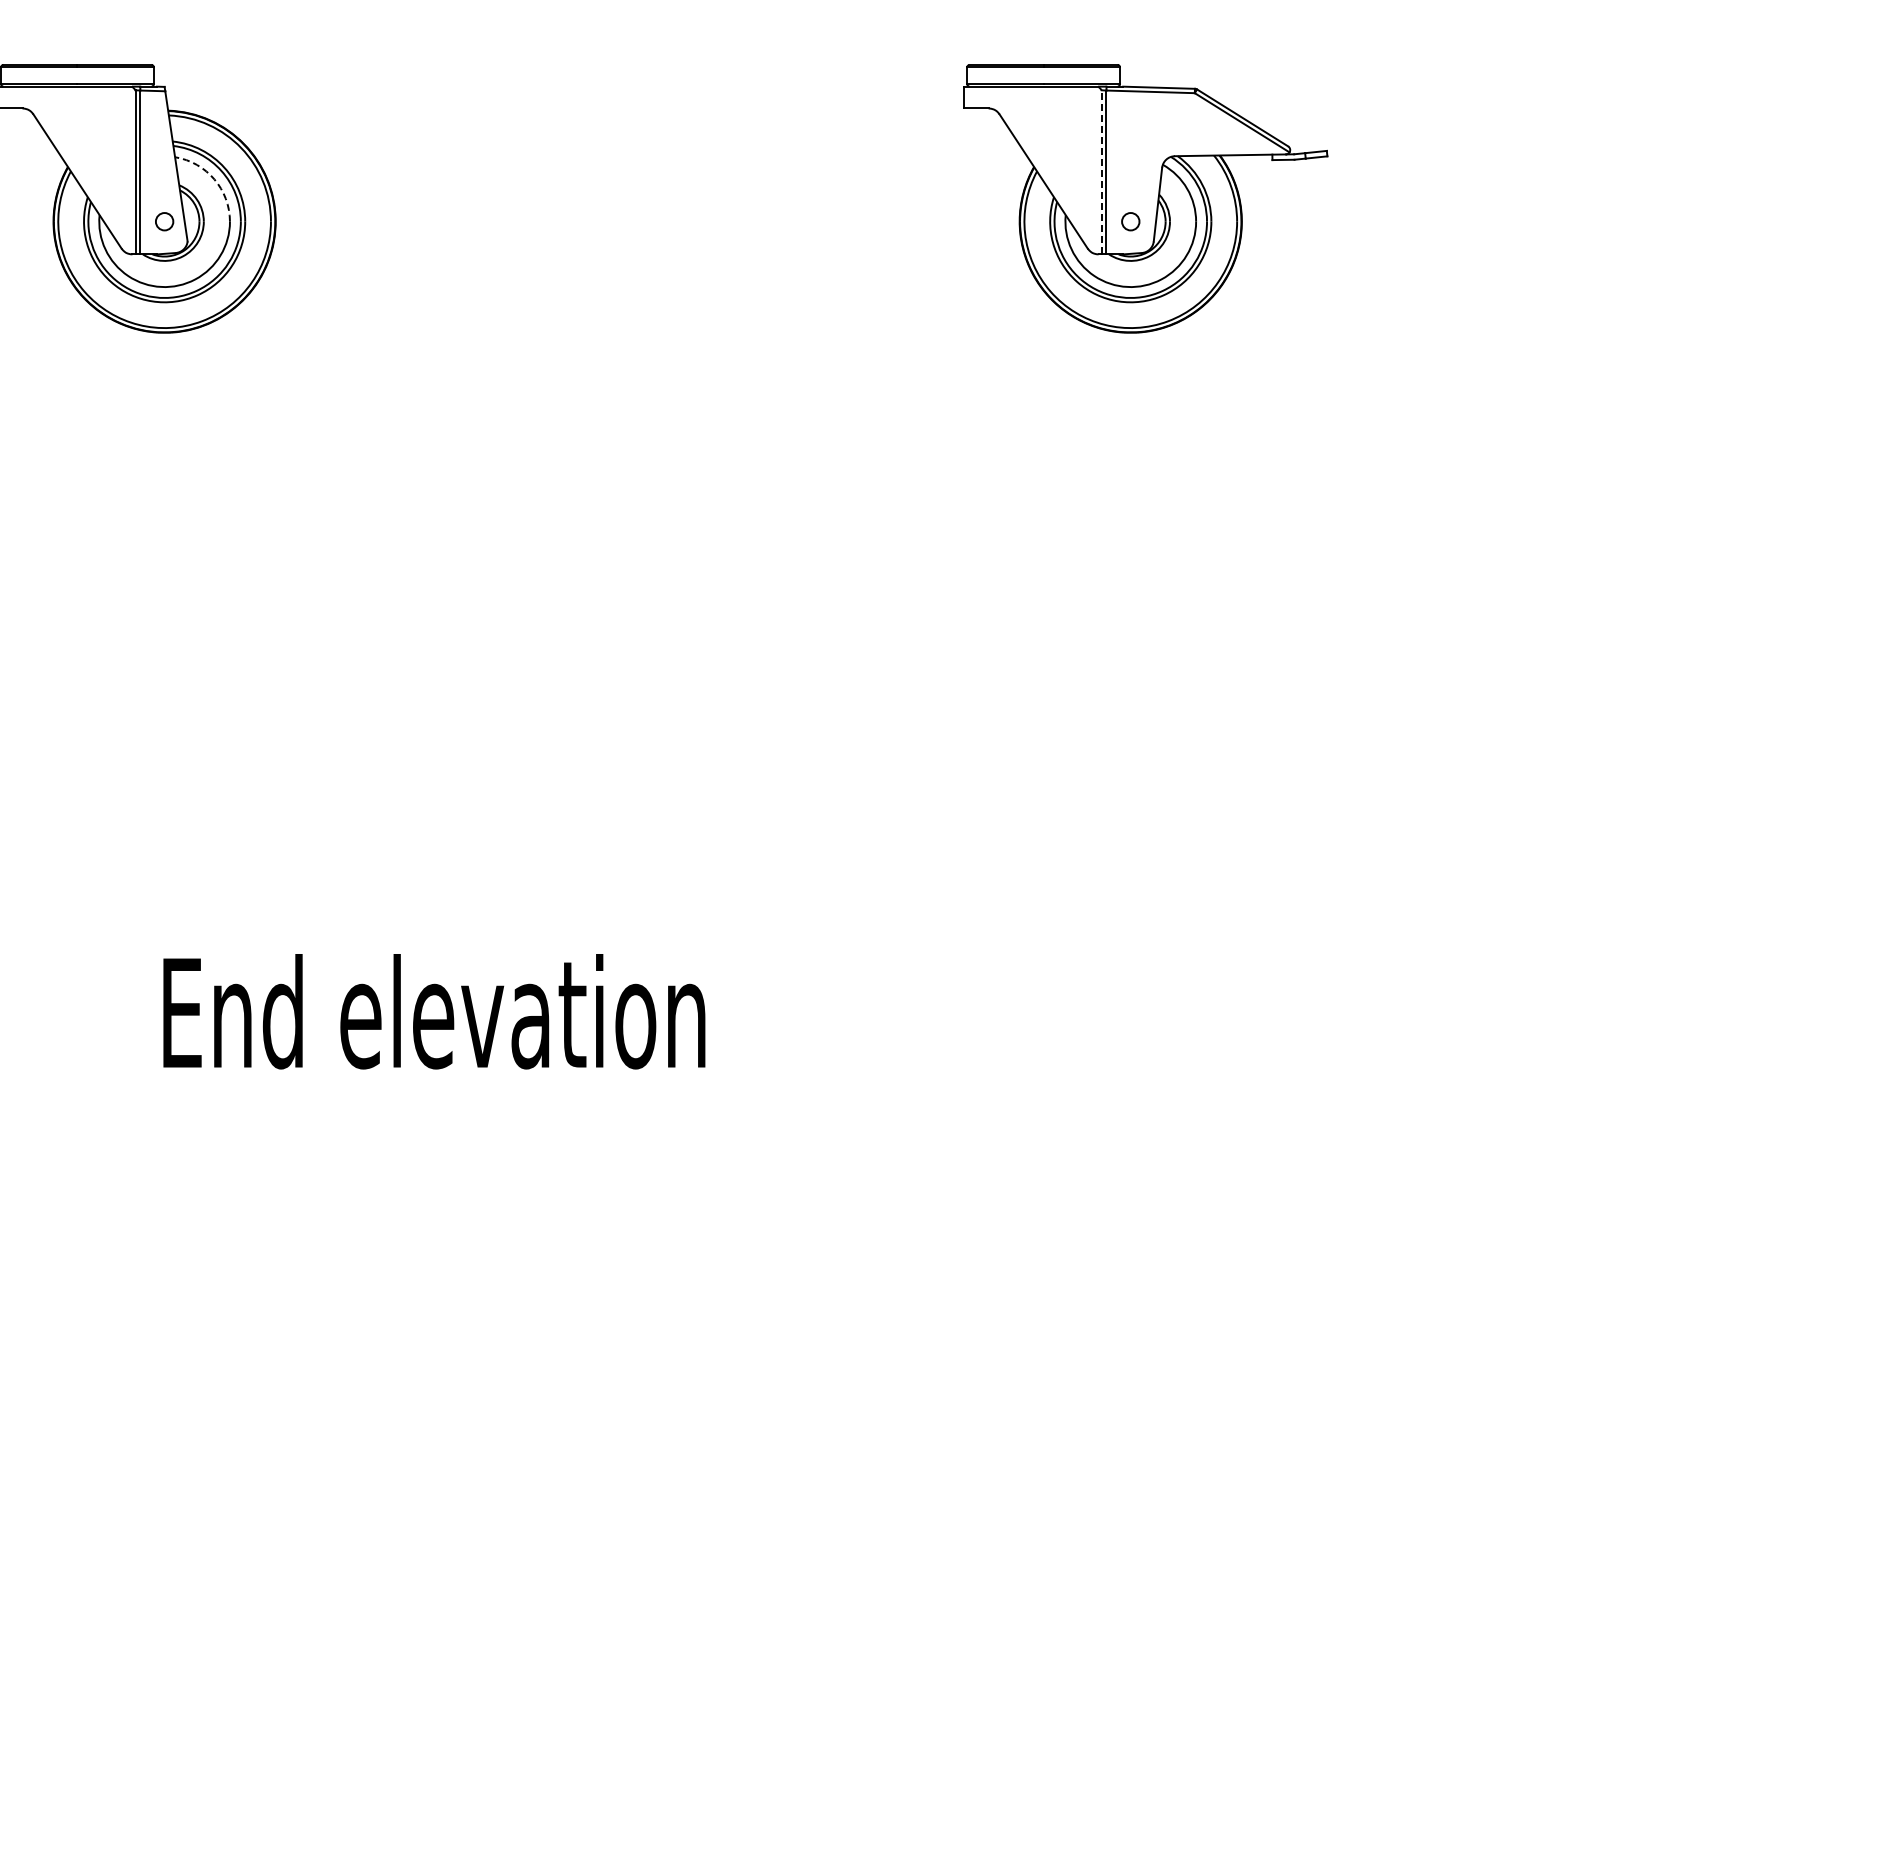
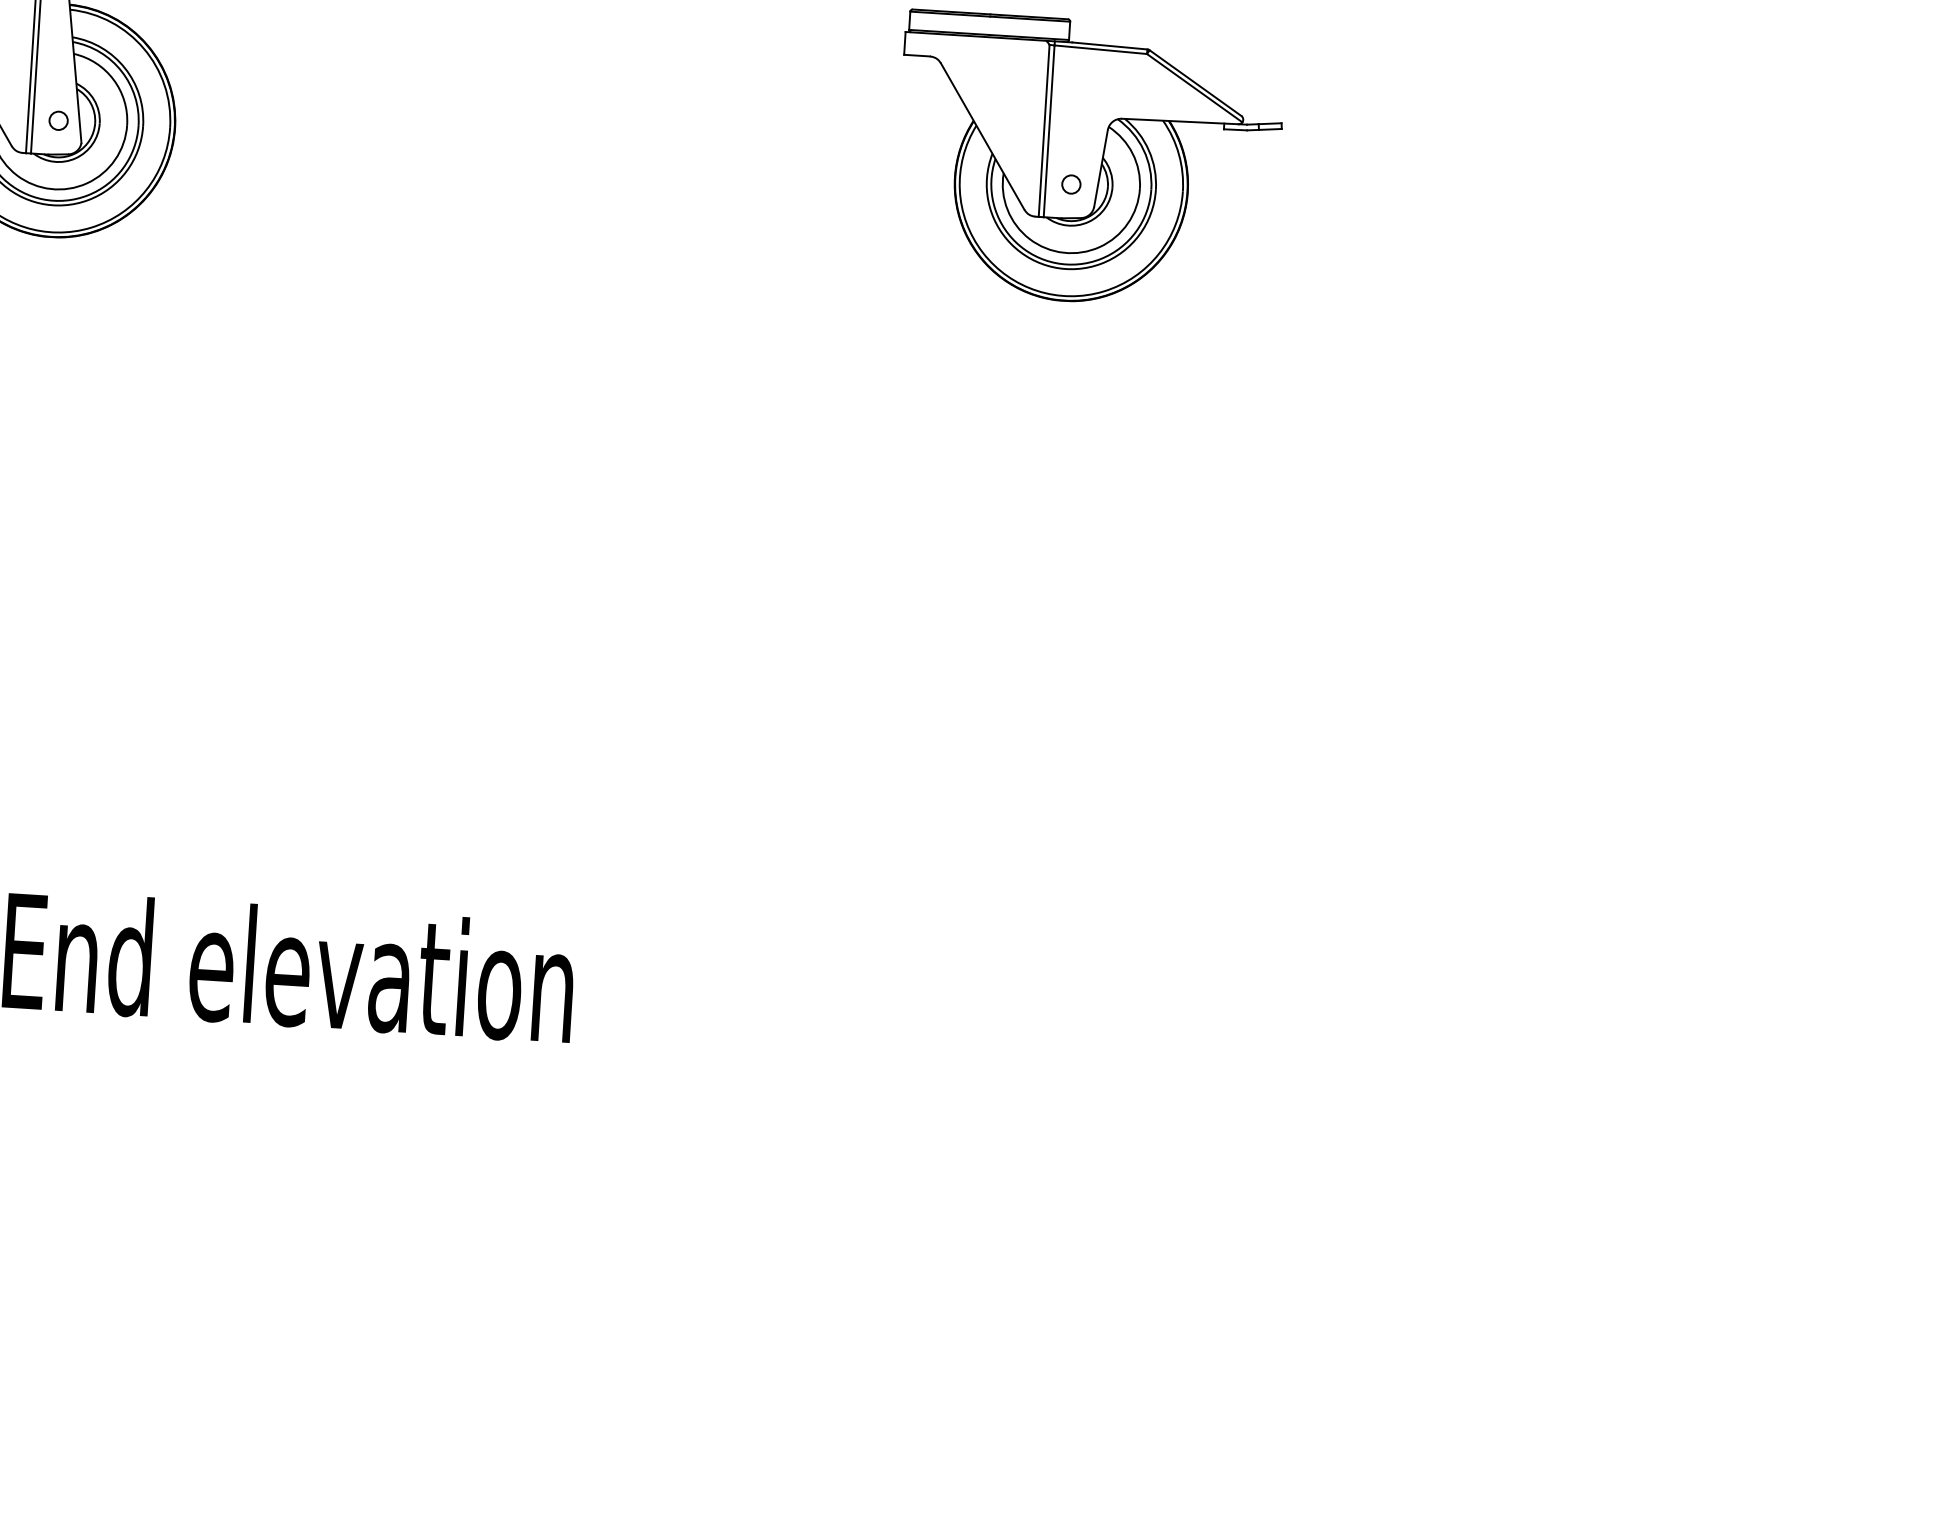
line: (1101, 171) -> (1044, 129), dashed -> solid
arc: (214, 179) -> (113, 79), dashed -> solid

